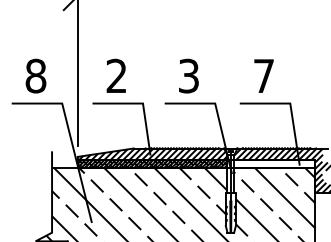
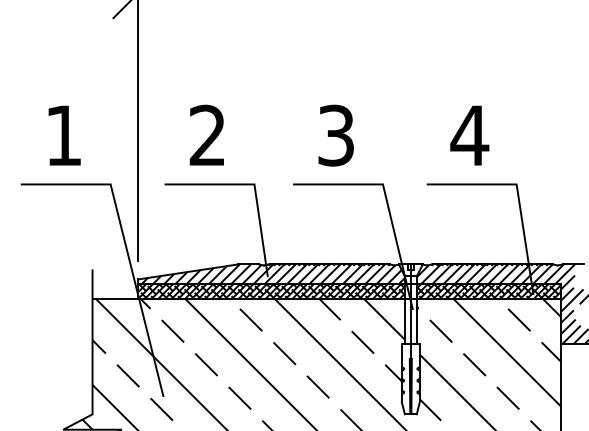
text: (35, 75) -> (63, 134), 8 -> 1
text: (263, 75) -> (468, 134), 7 -> 4
hatch: (274, 163) -> (488, 291), added

